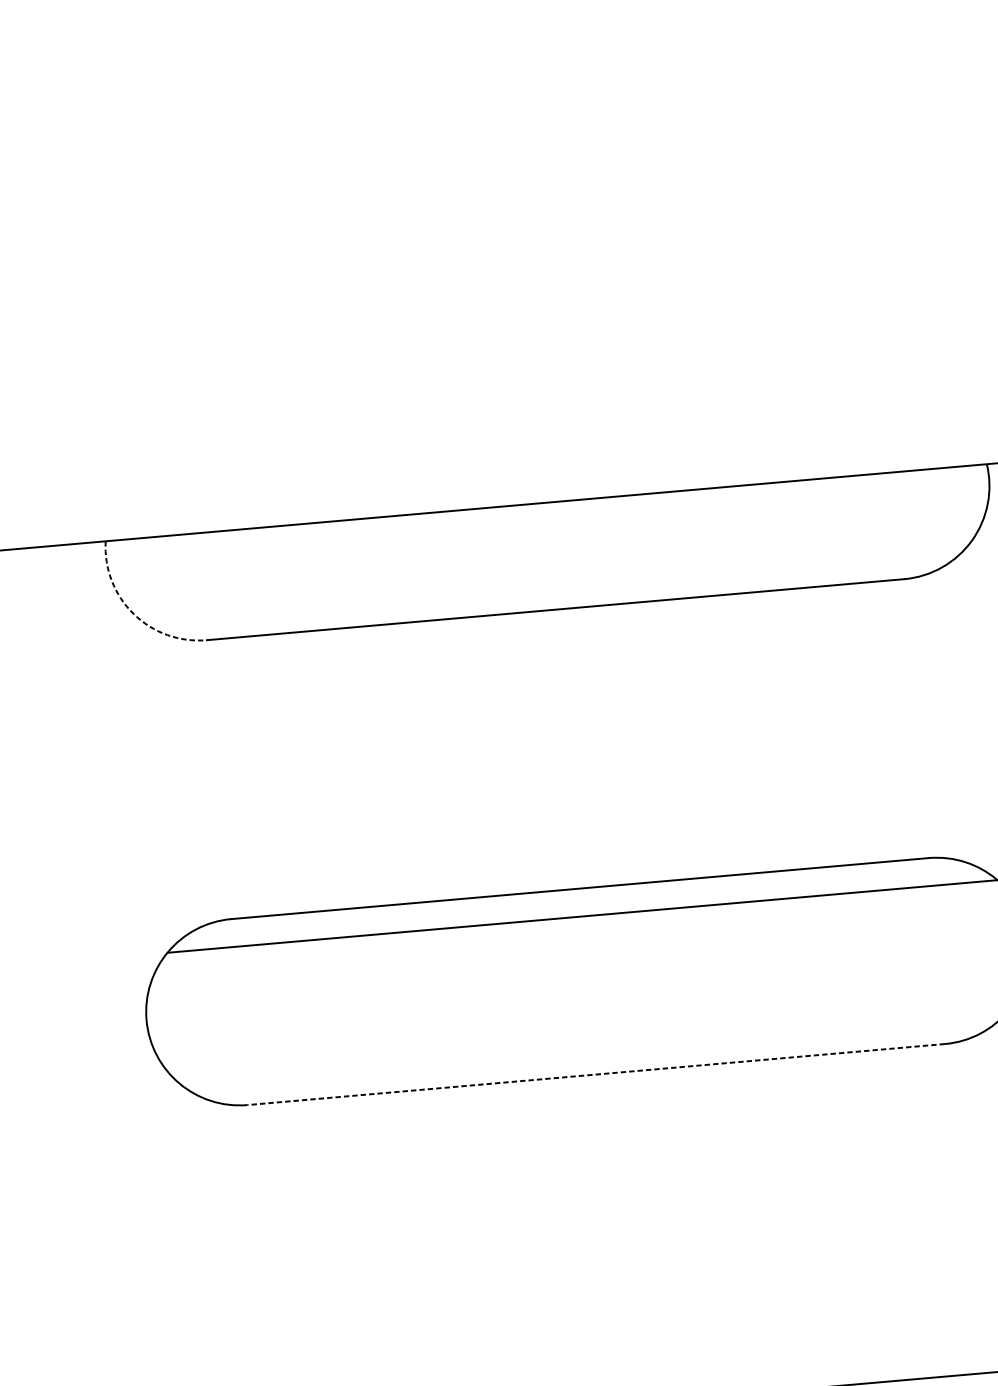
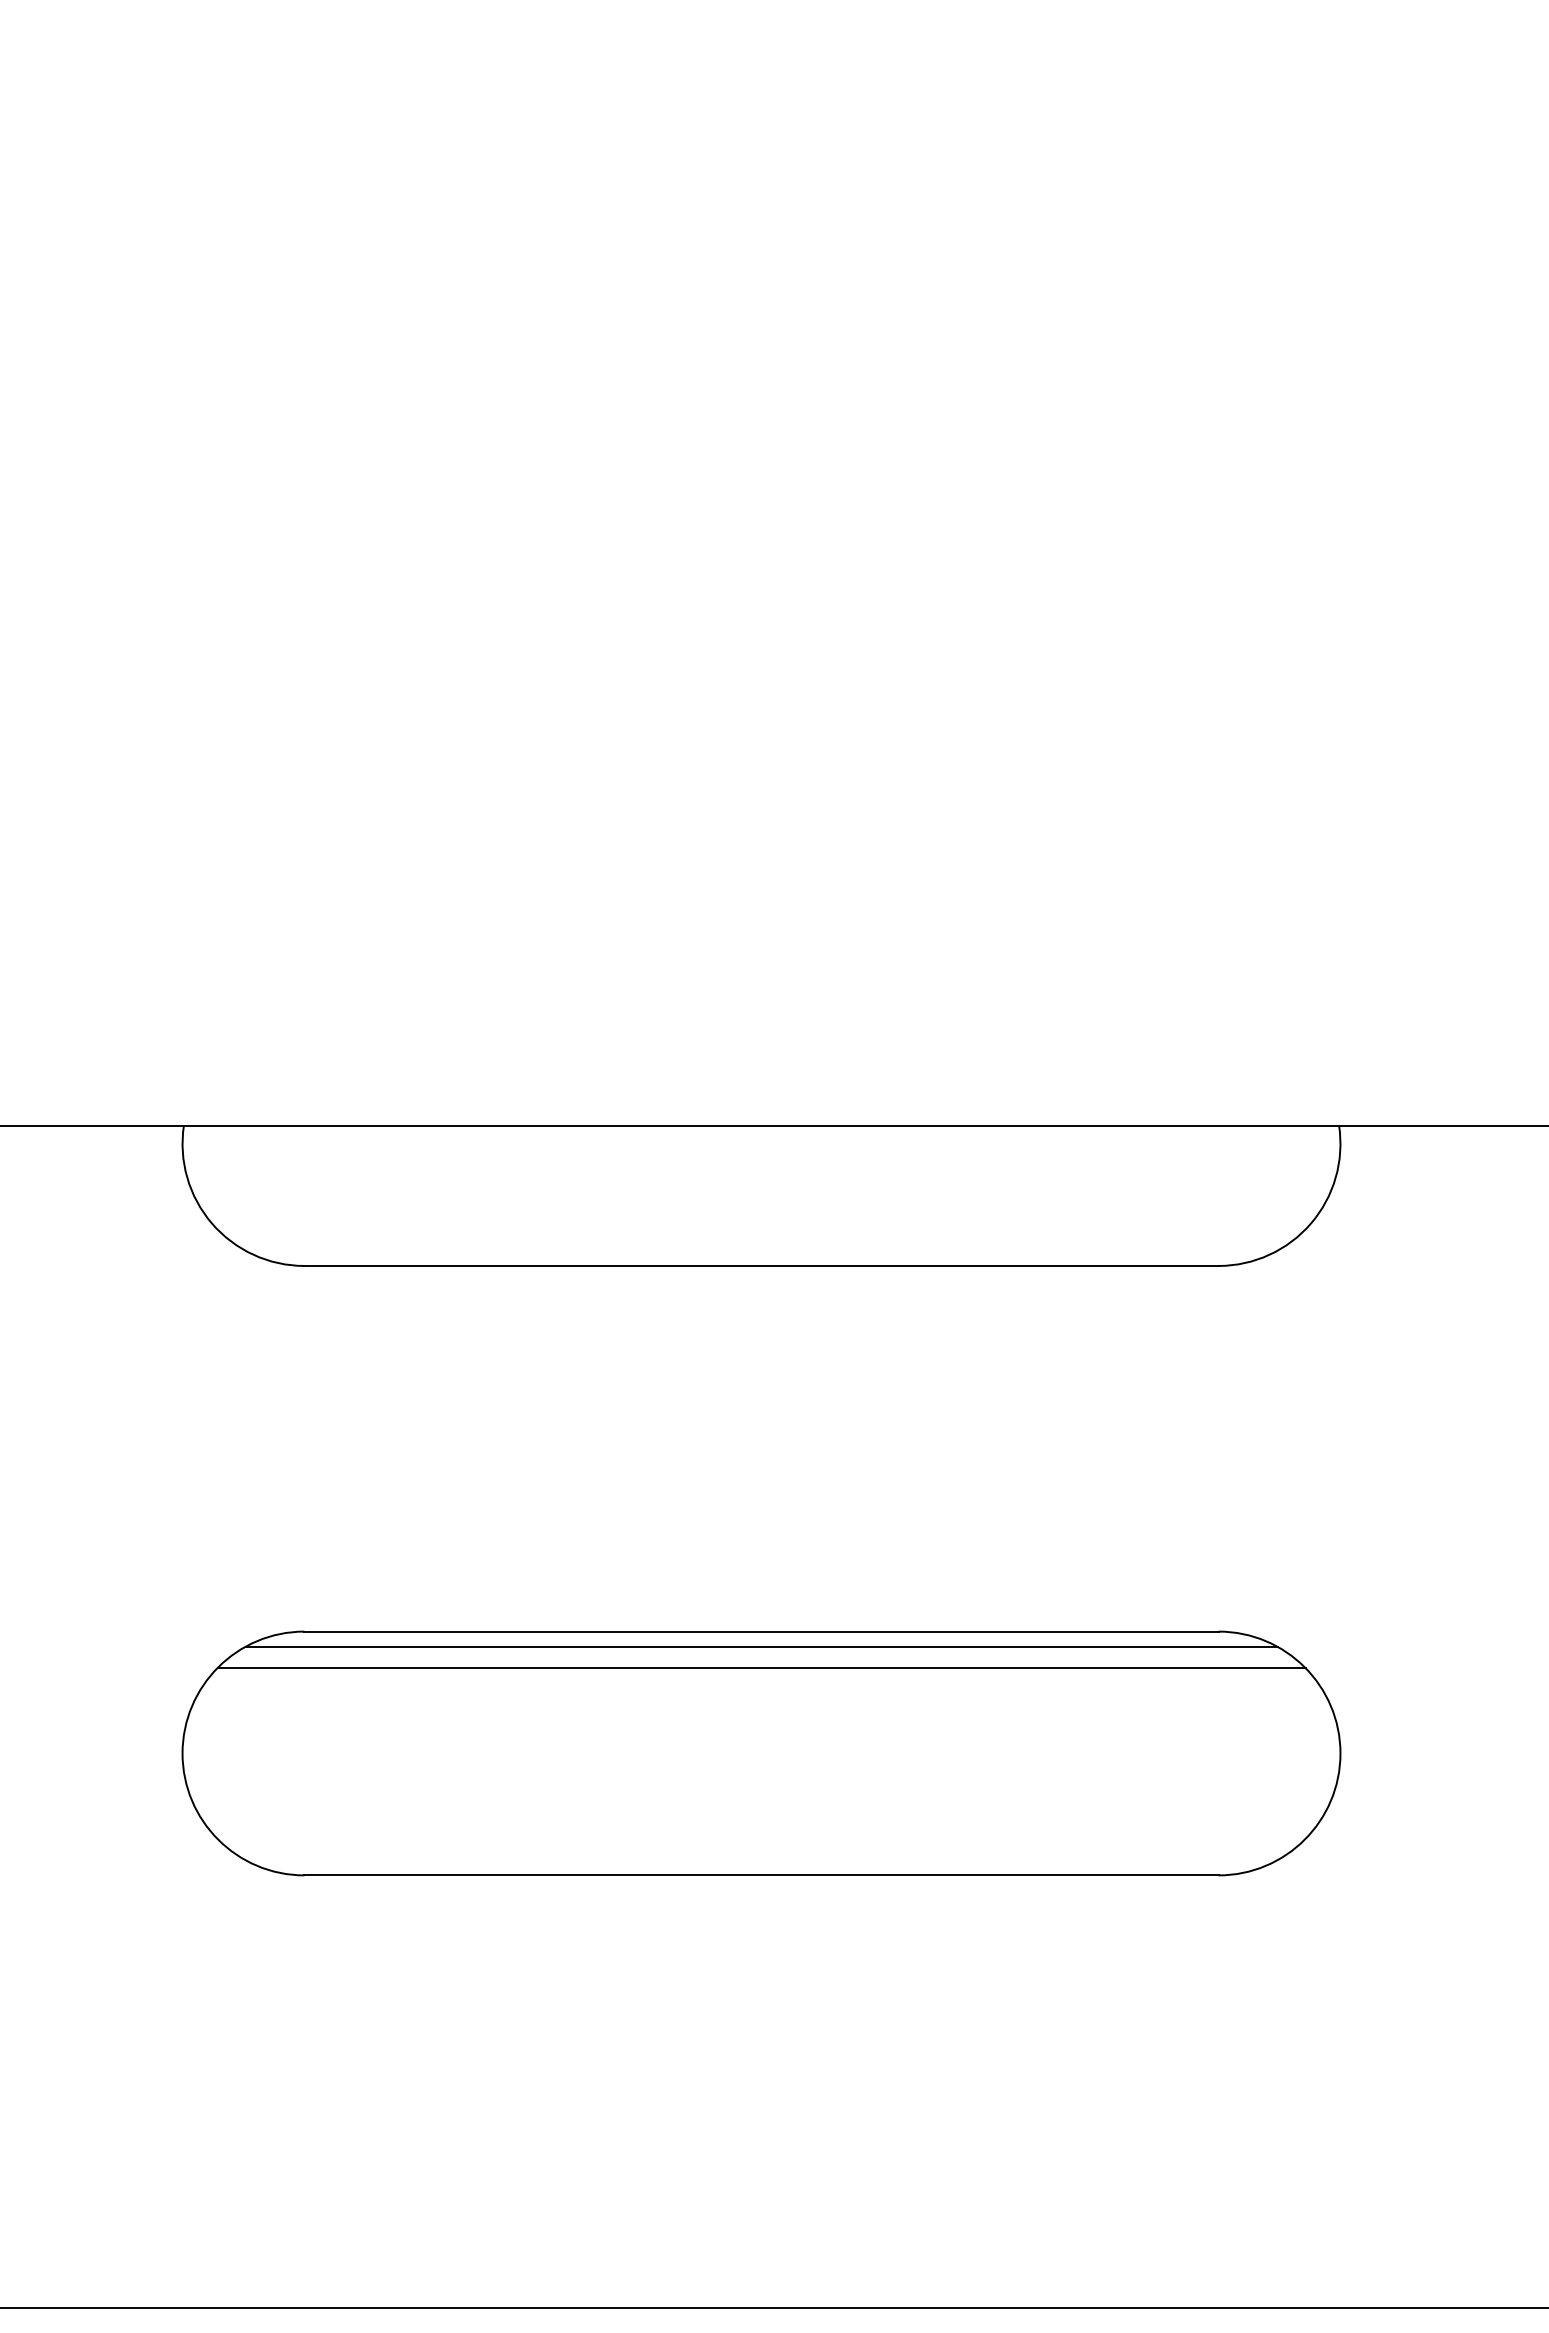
arc: (134, 613) -> (212, 1223), dashed -> solid
line: (581, 899) -> (761, 1646), added
line: (596, 1074) -> (761, 1875), dashed -> solid

